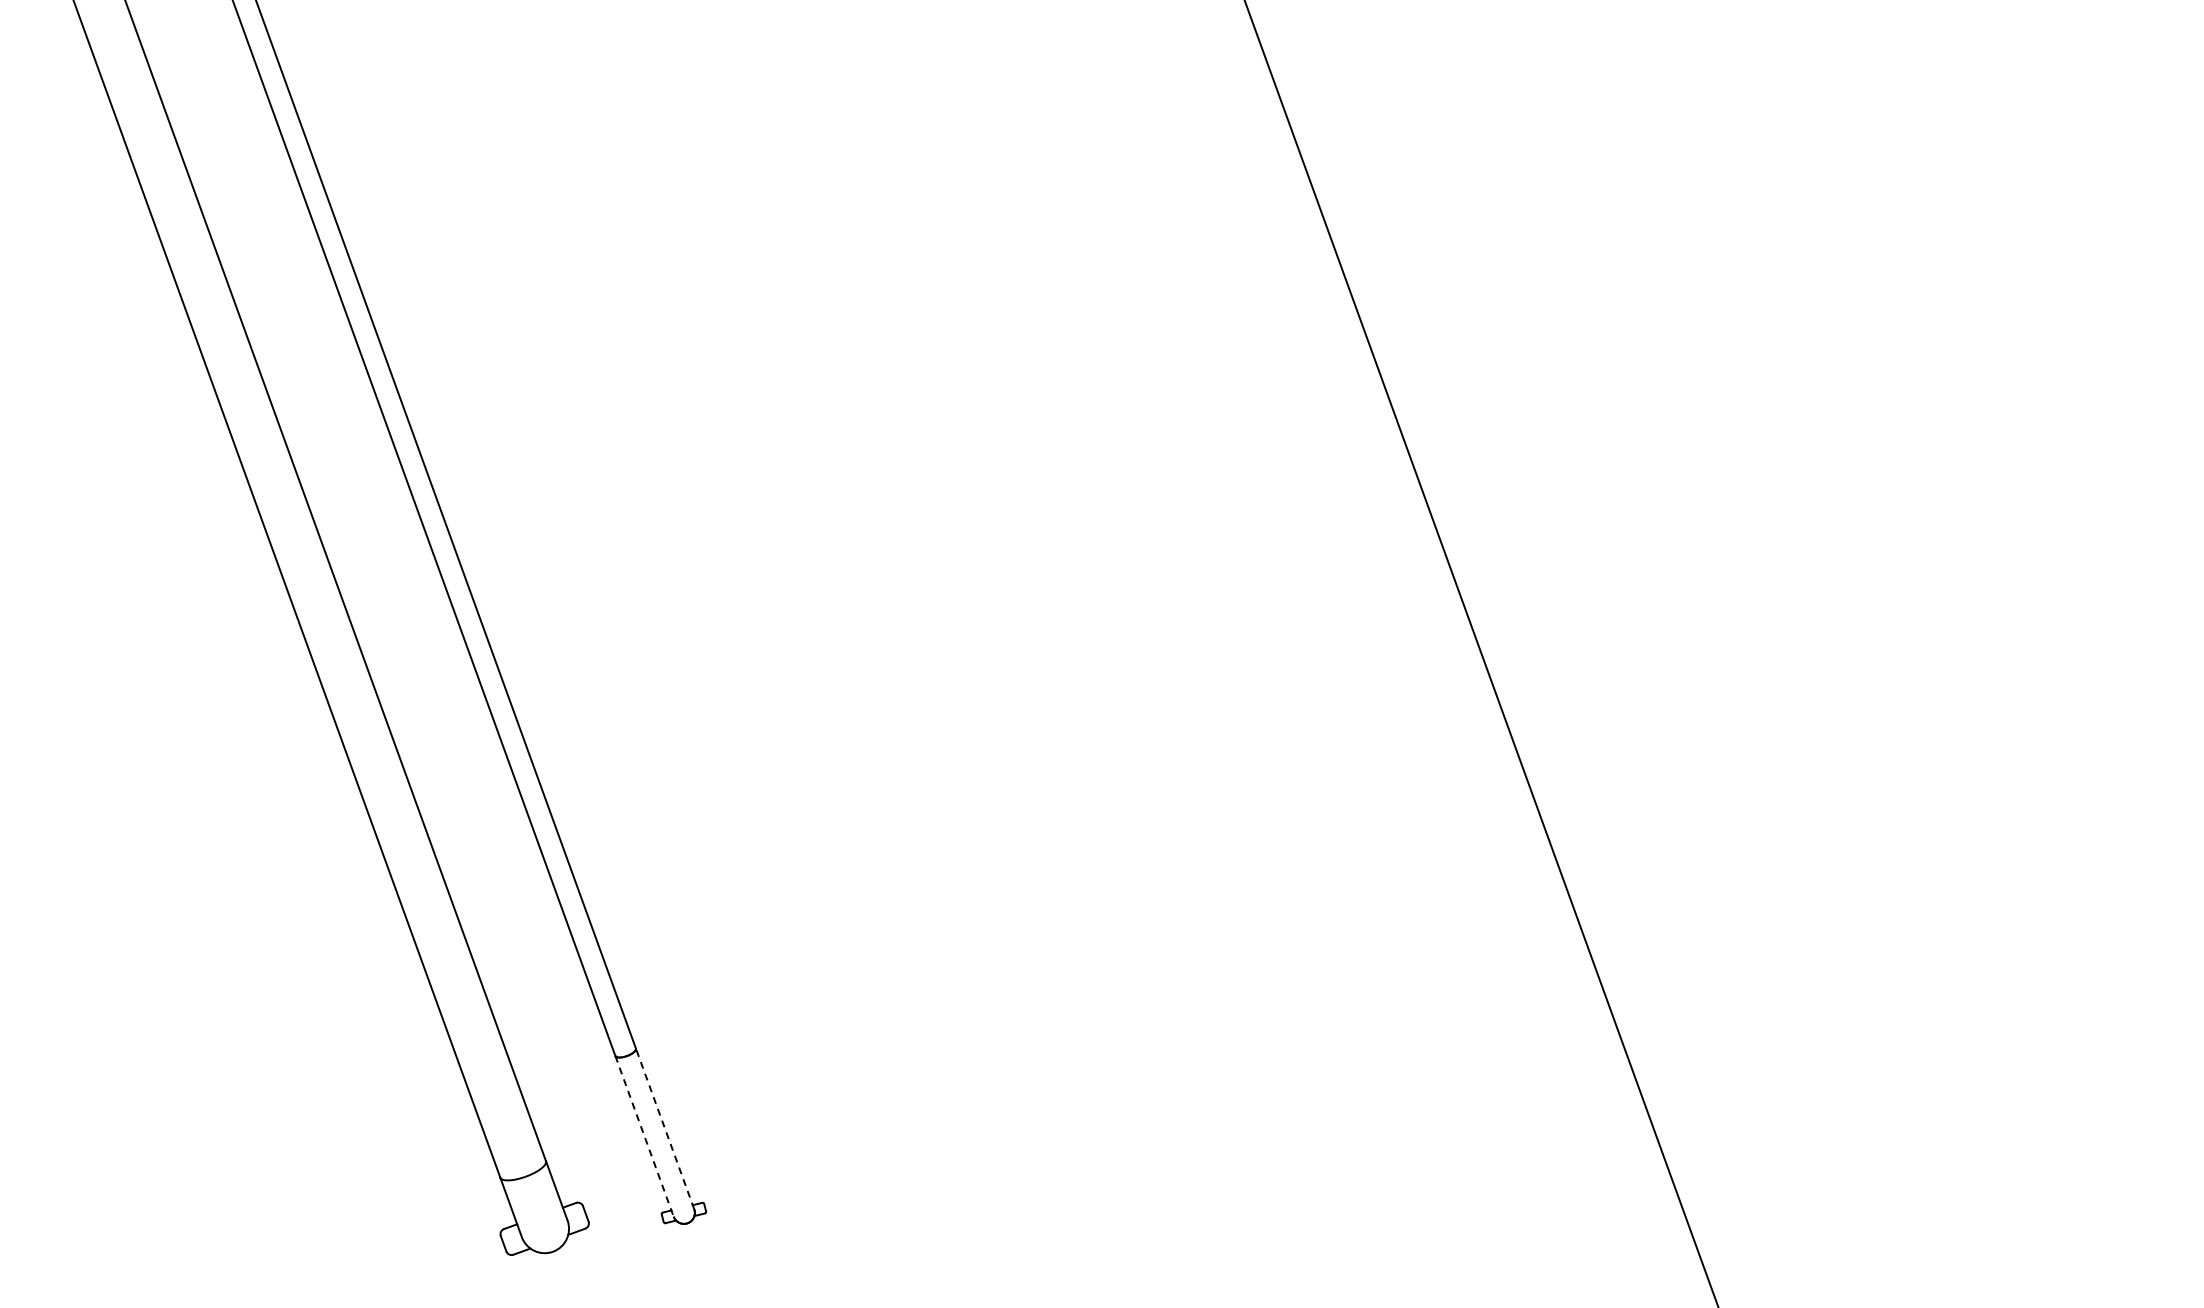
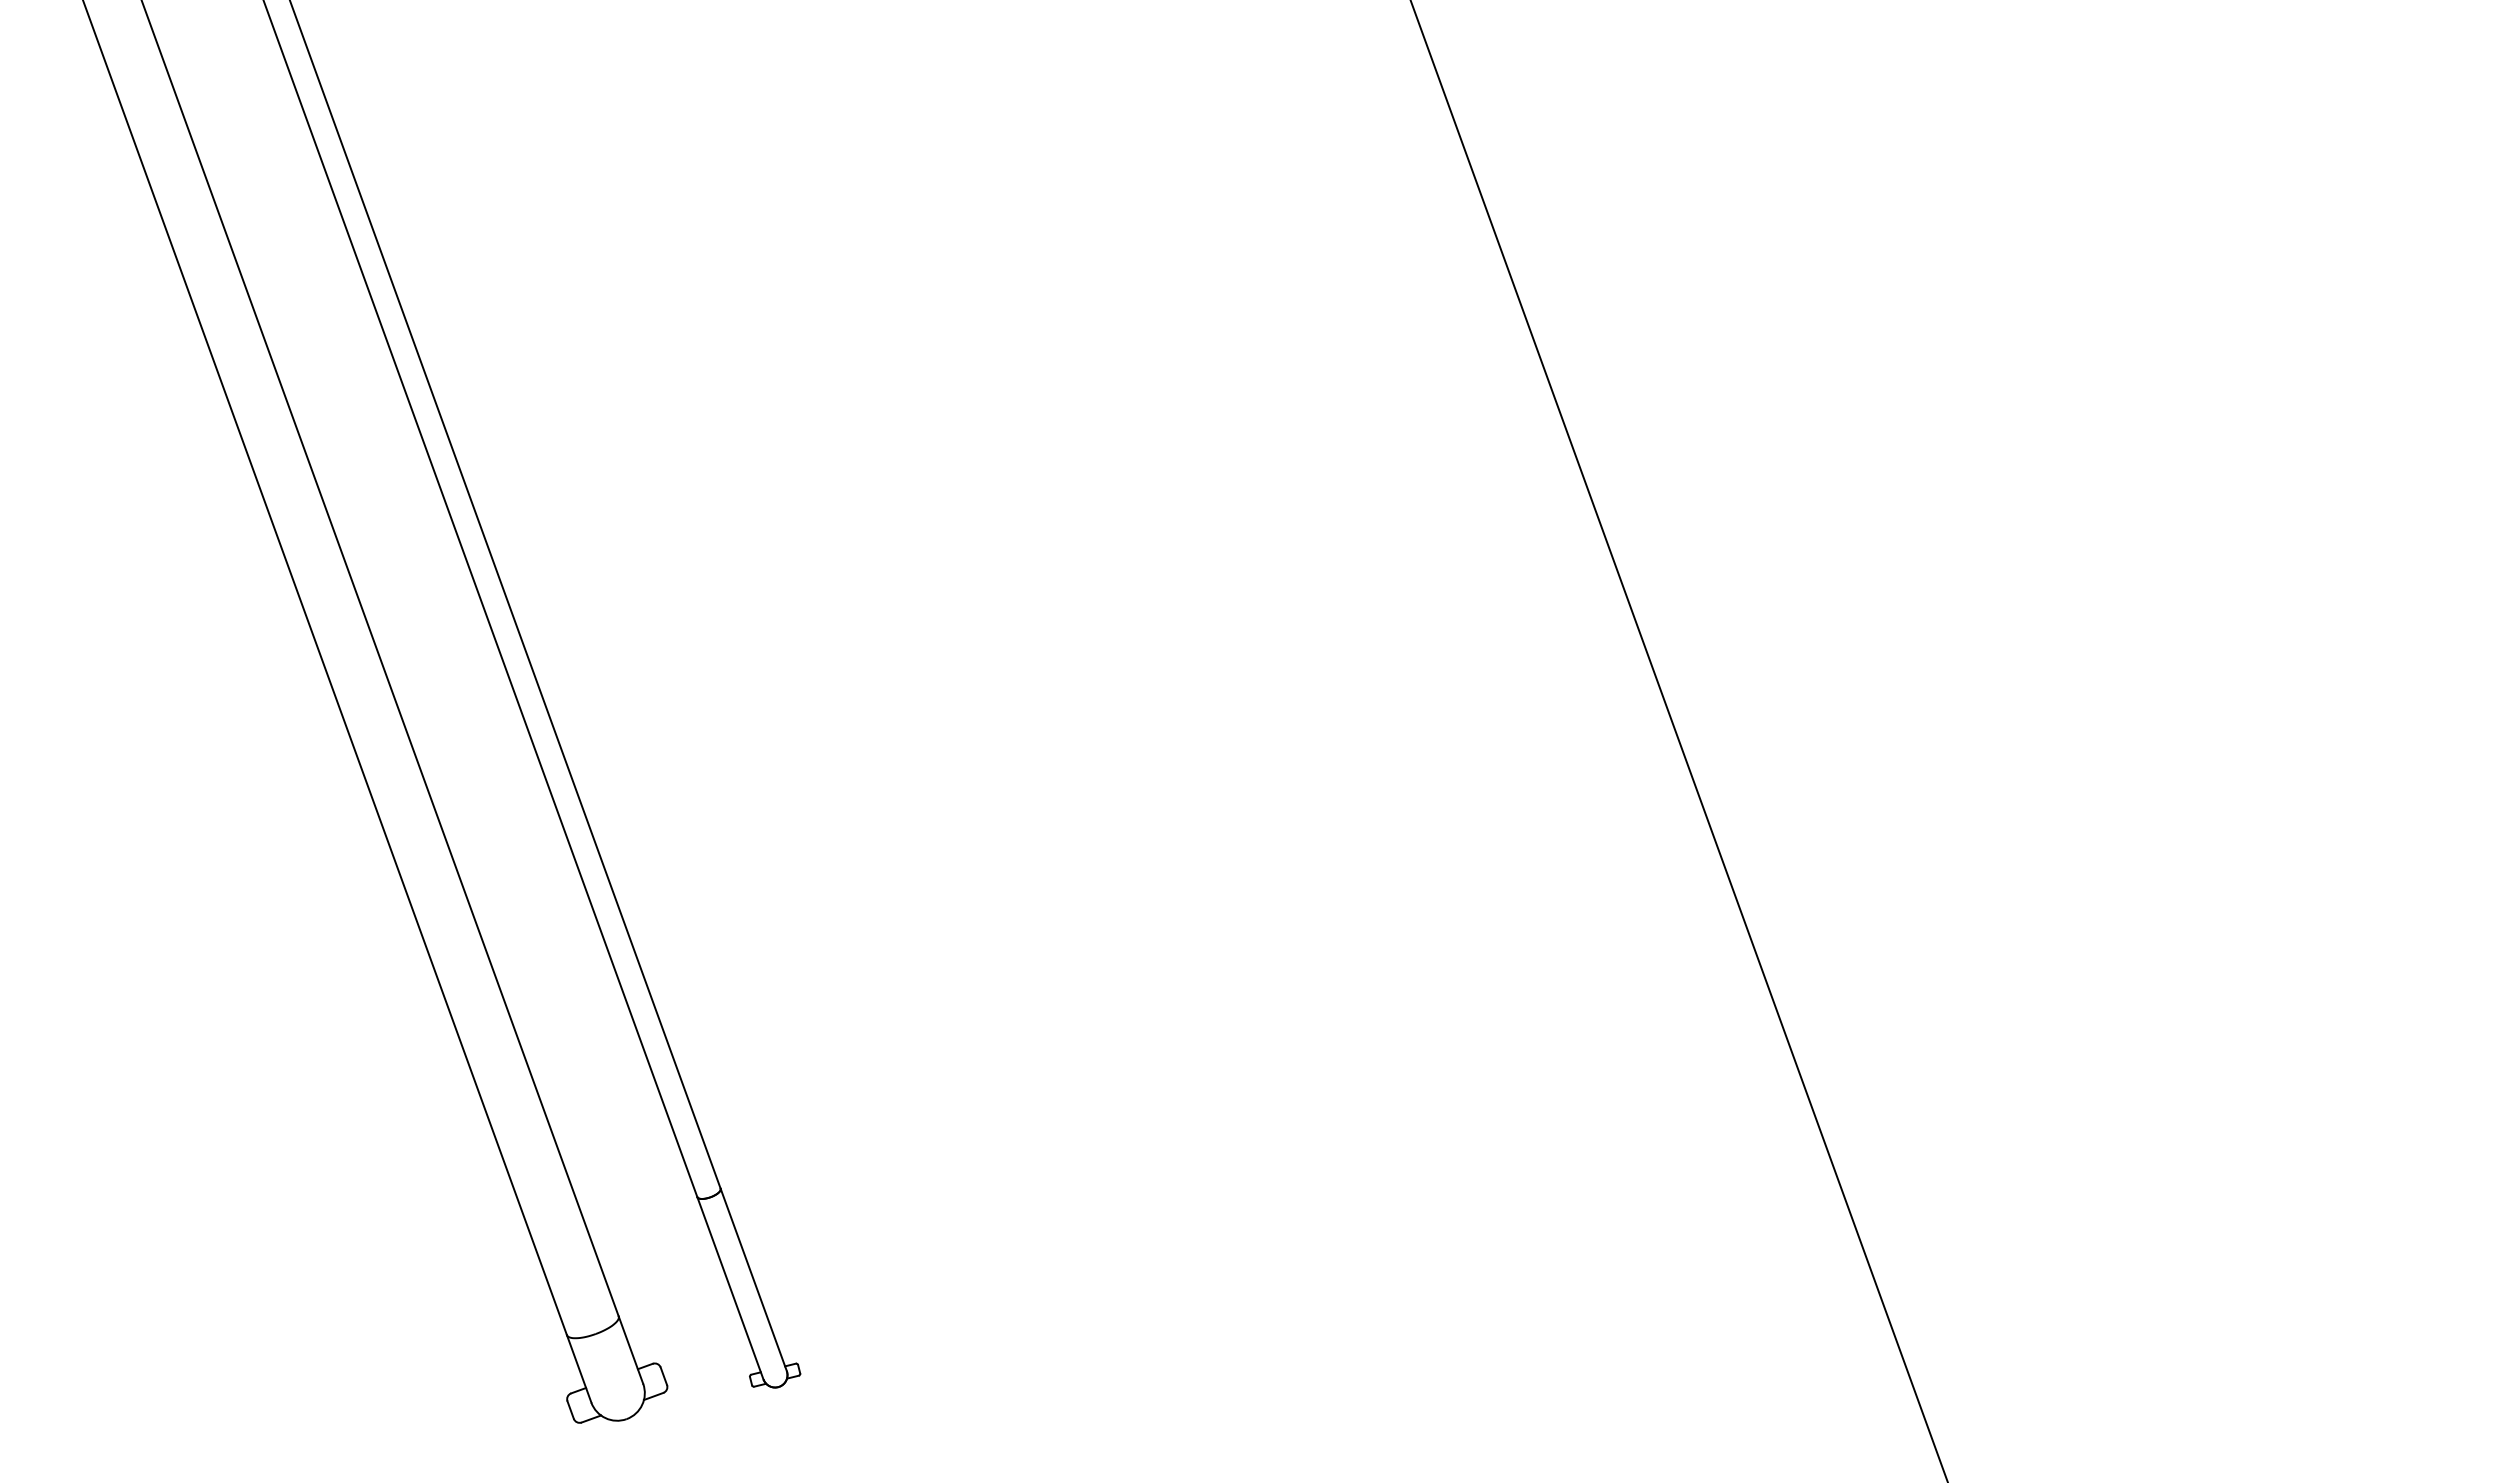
line: (665, 1128) -> (754, 1279), dashed -> solid
line: (644, 1136) -> (730, 1288), dashed -> solid

